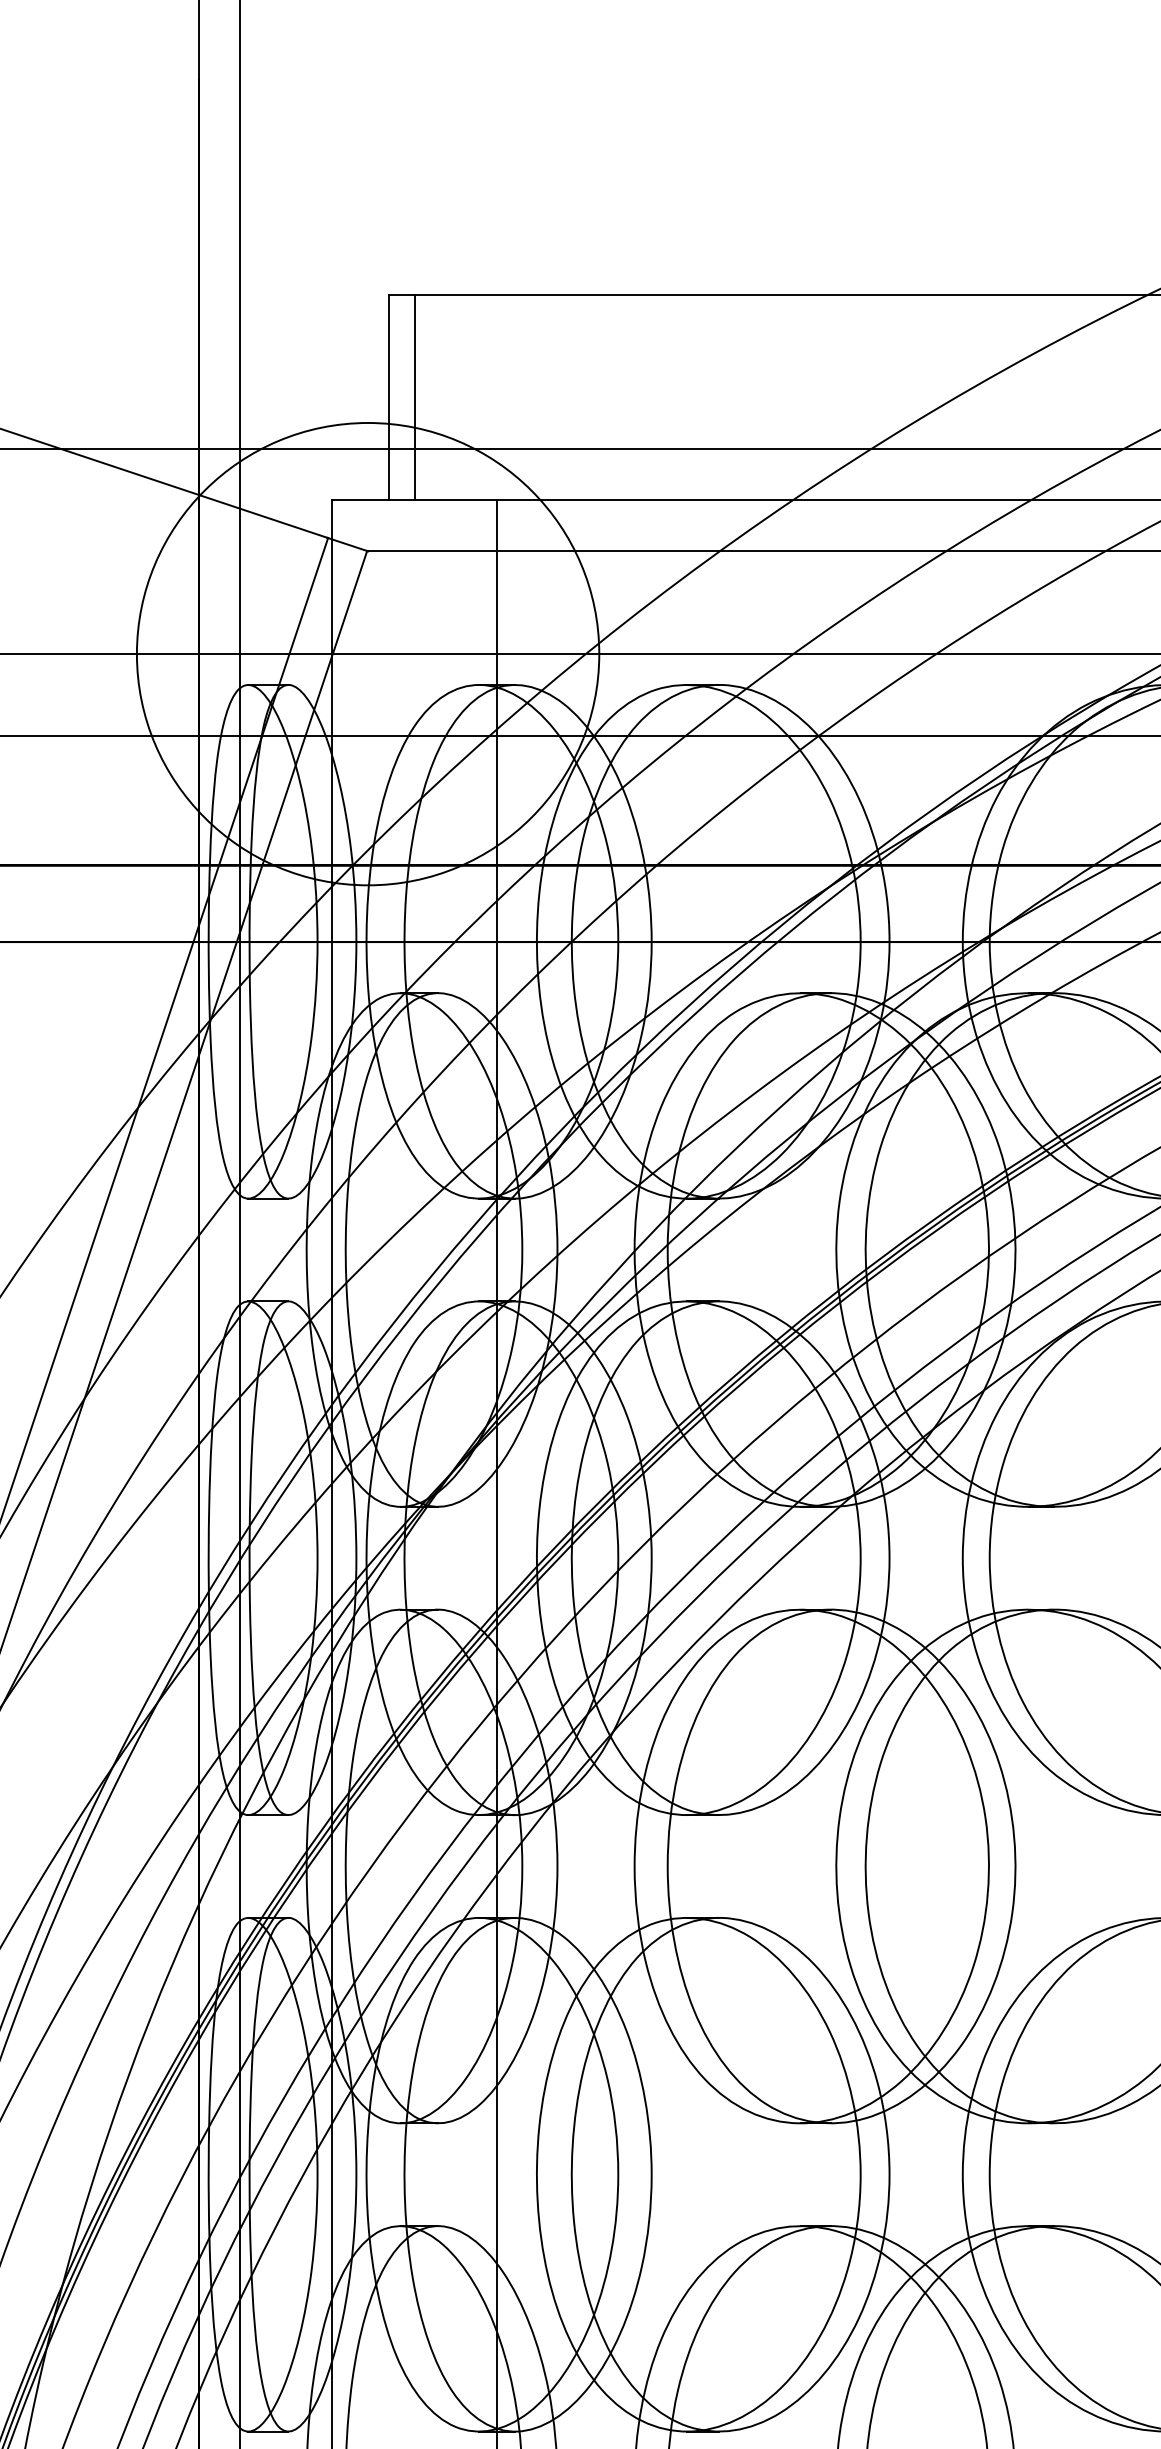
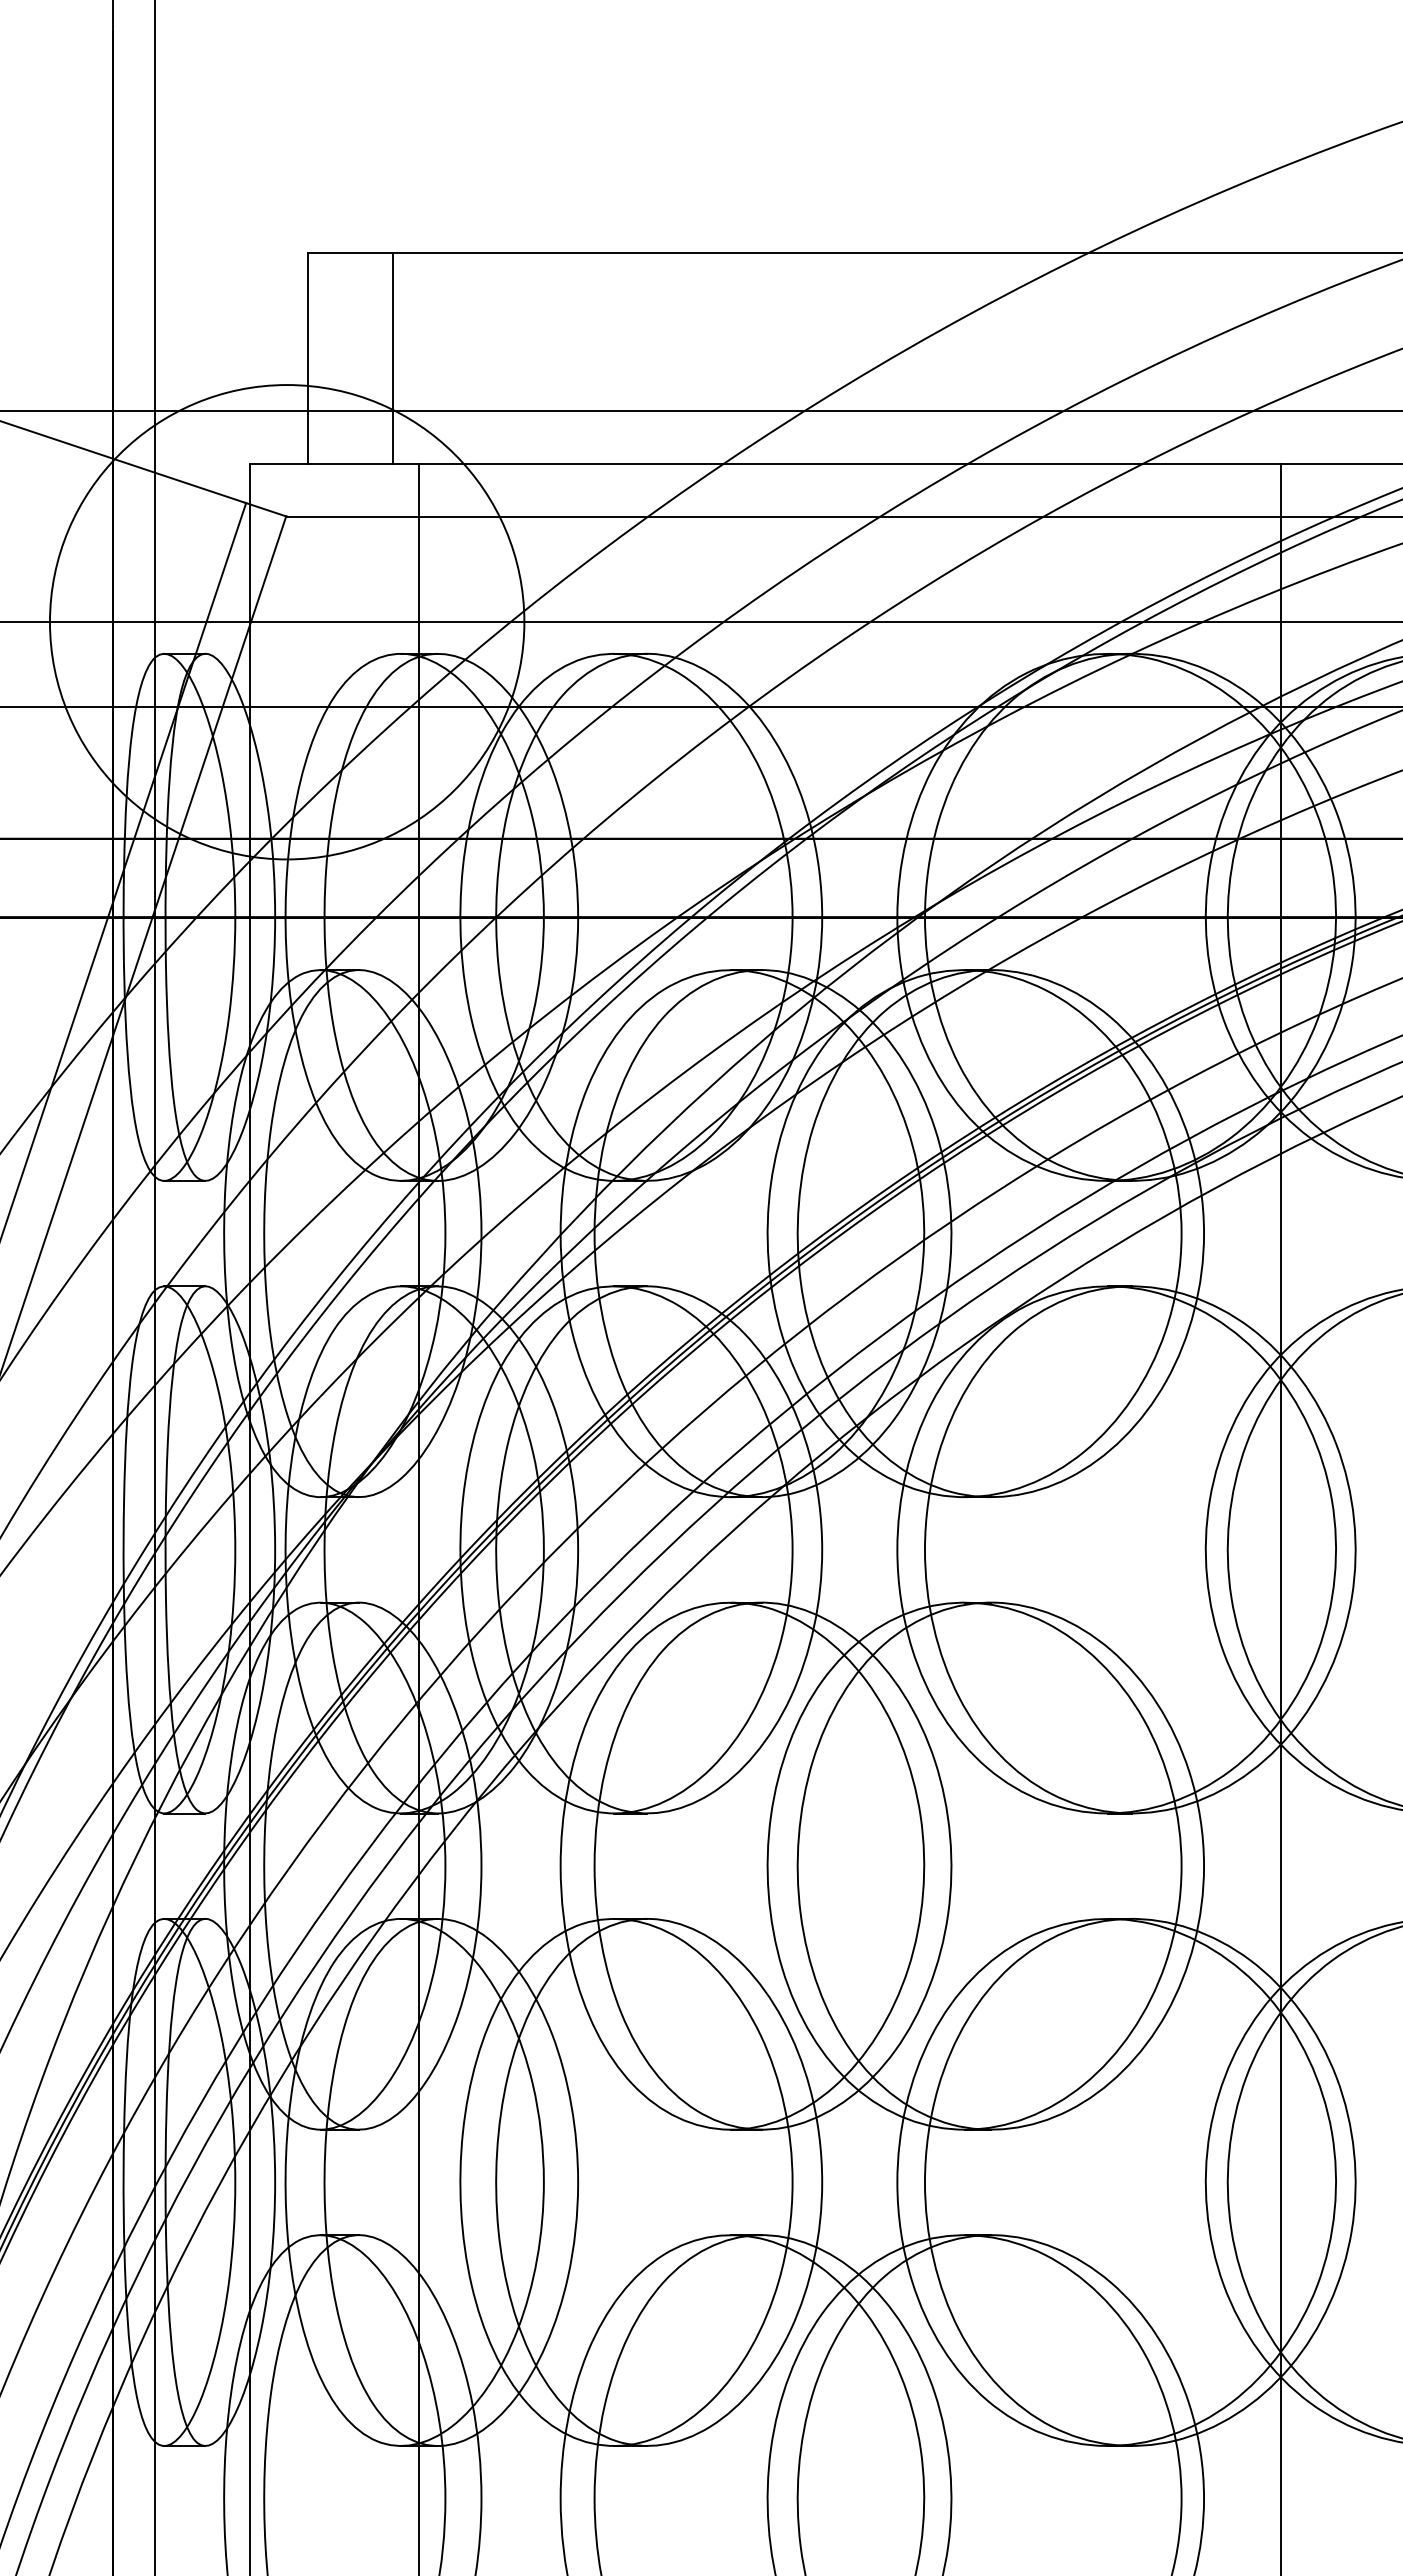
line: (415, 397) -> (392, 358), moved

